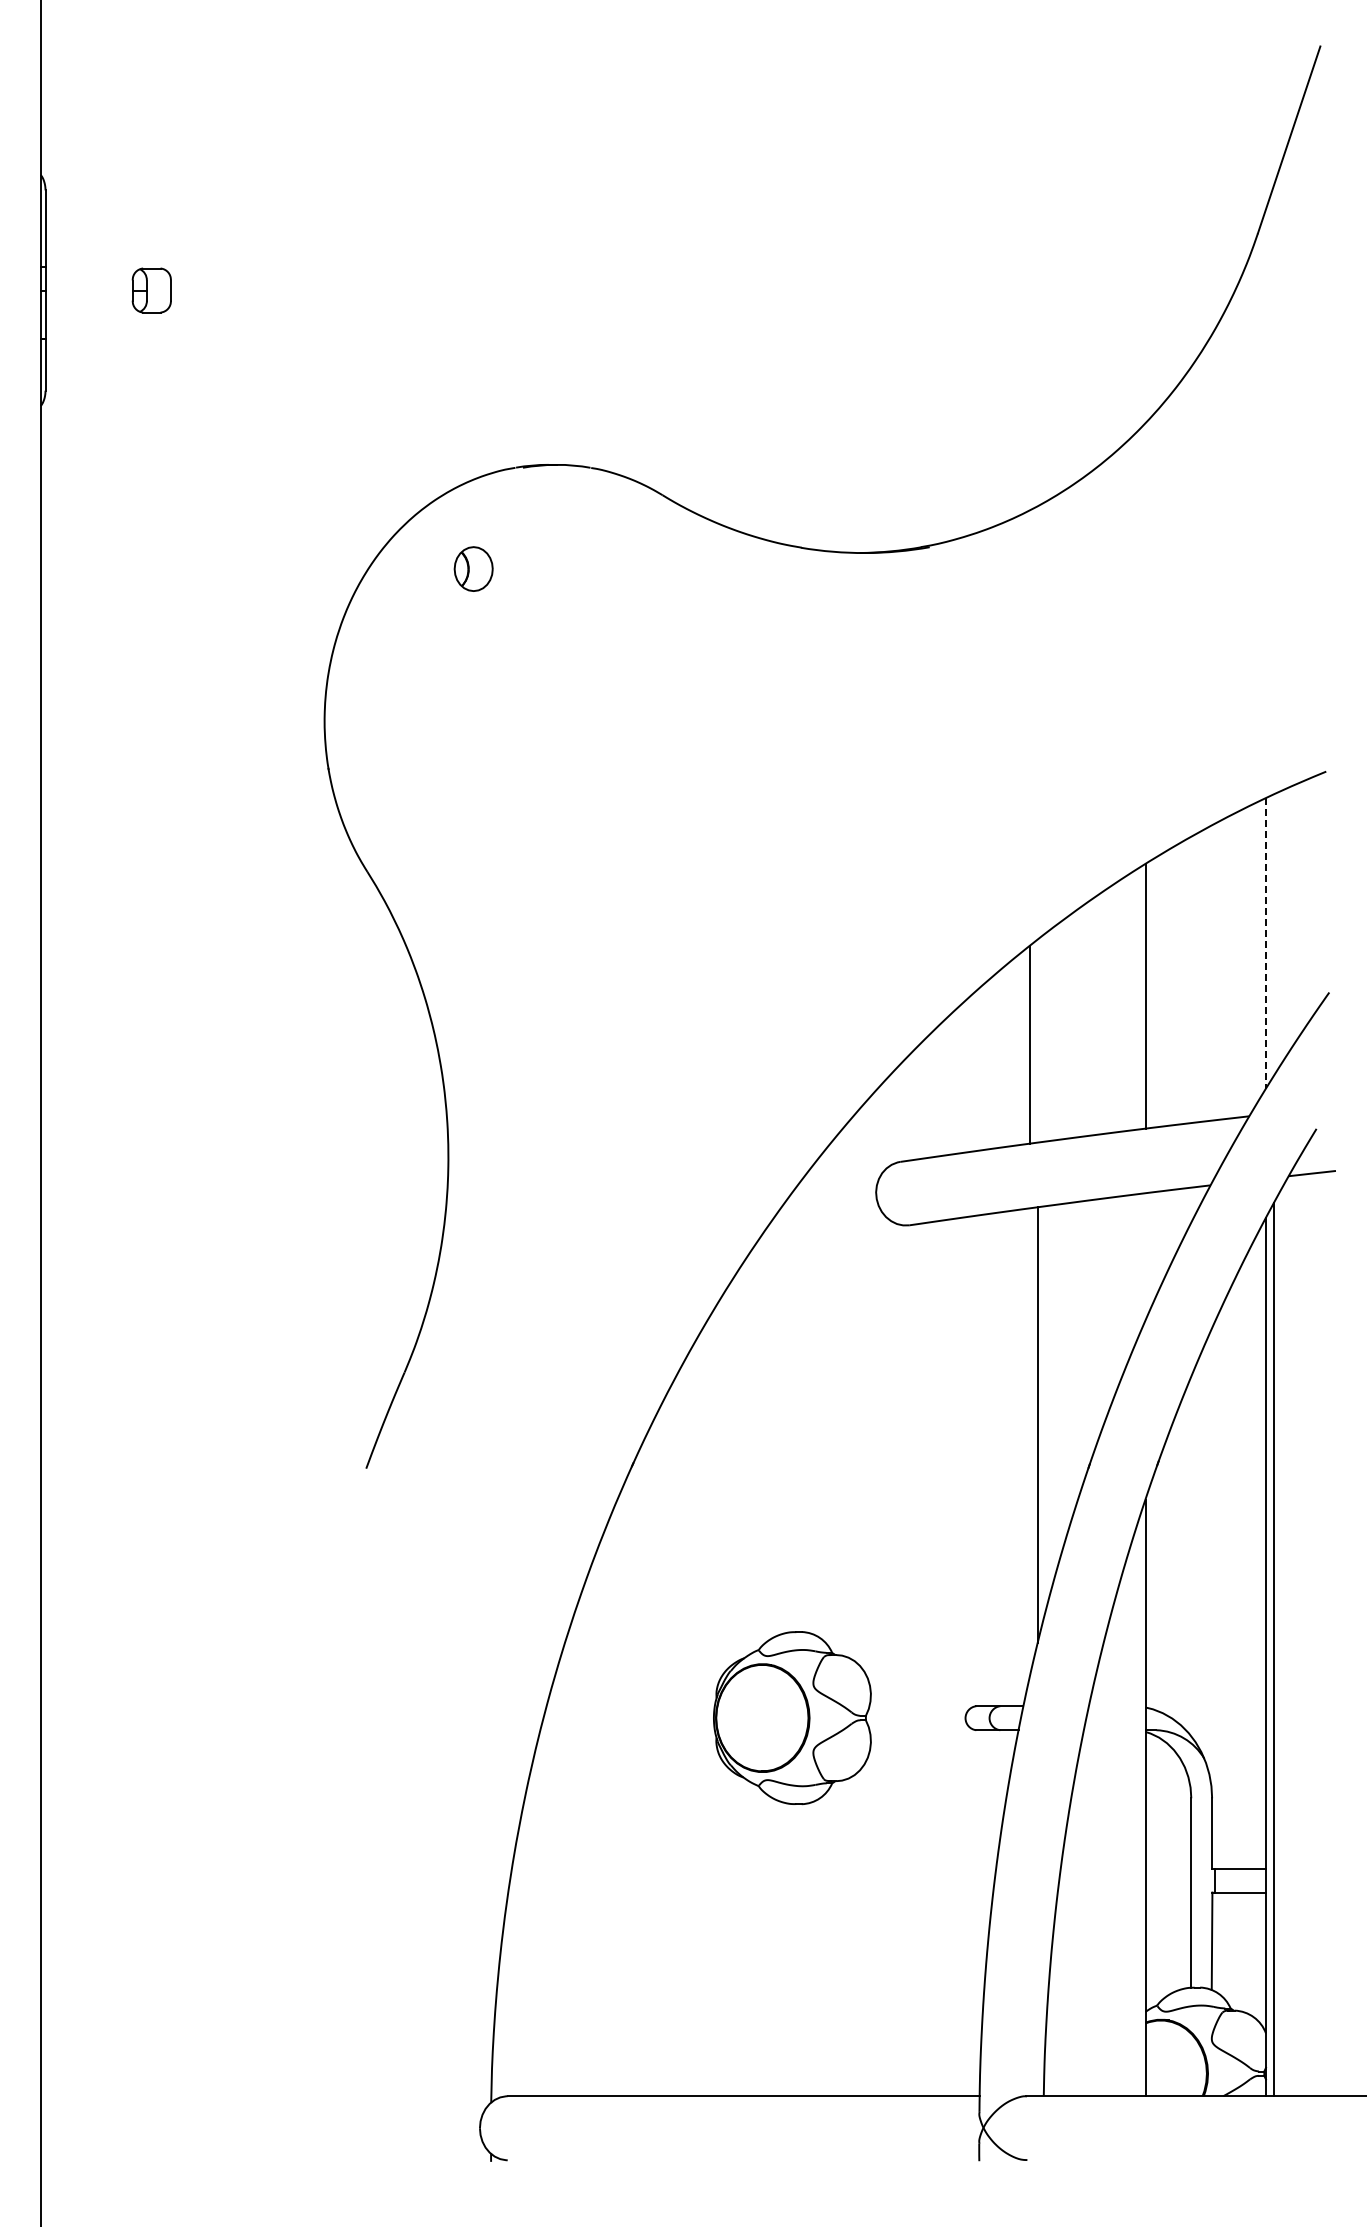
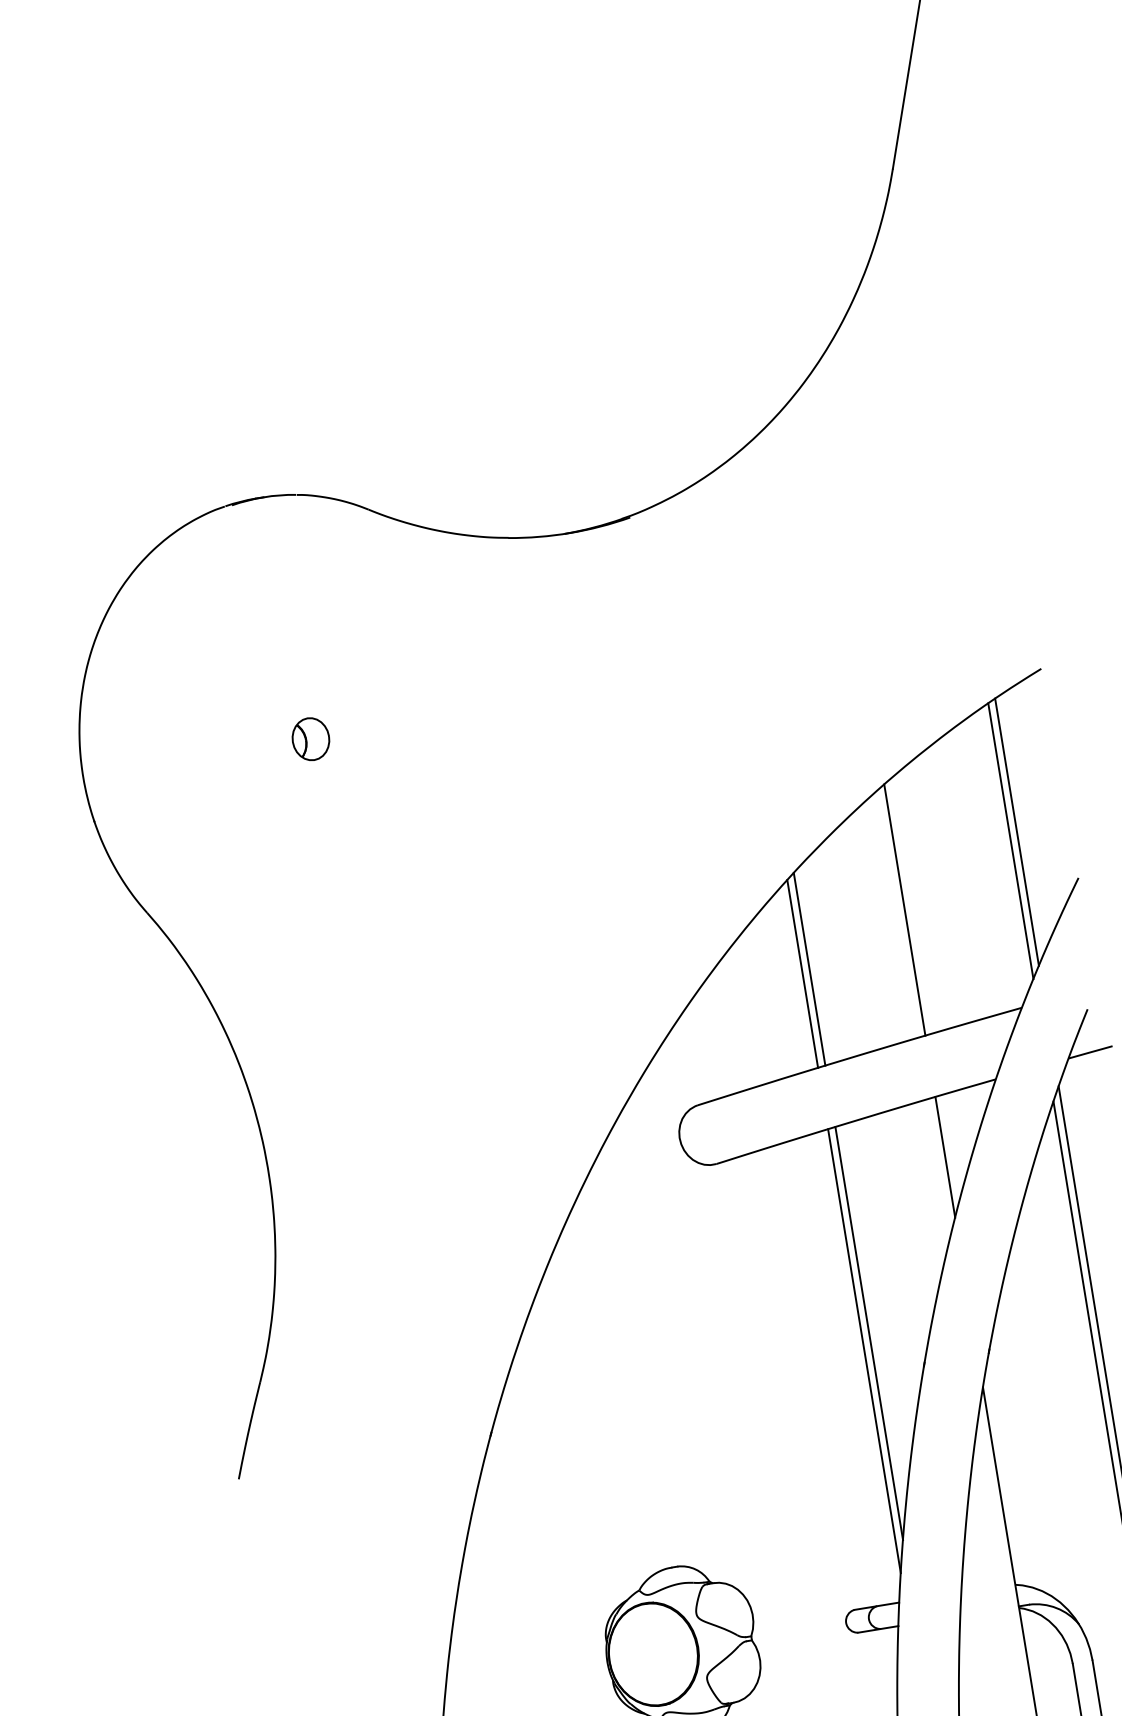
part: (473, 568) -> (310, 738), moved
line: (1273, 935) -> (1016, 832), added
line: (1266, 943) -> (1011, 841), dashed -> solid
line: (1037, 1040) -> (809, 968), added
line: (1145, 1256) -> (945, 1156), added
line: (1030, 1442) -> (864, 1351), added

